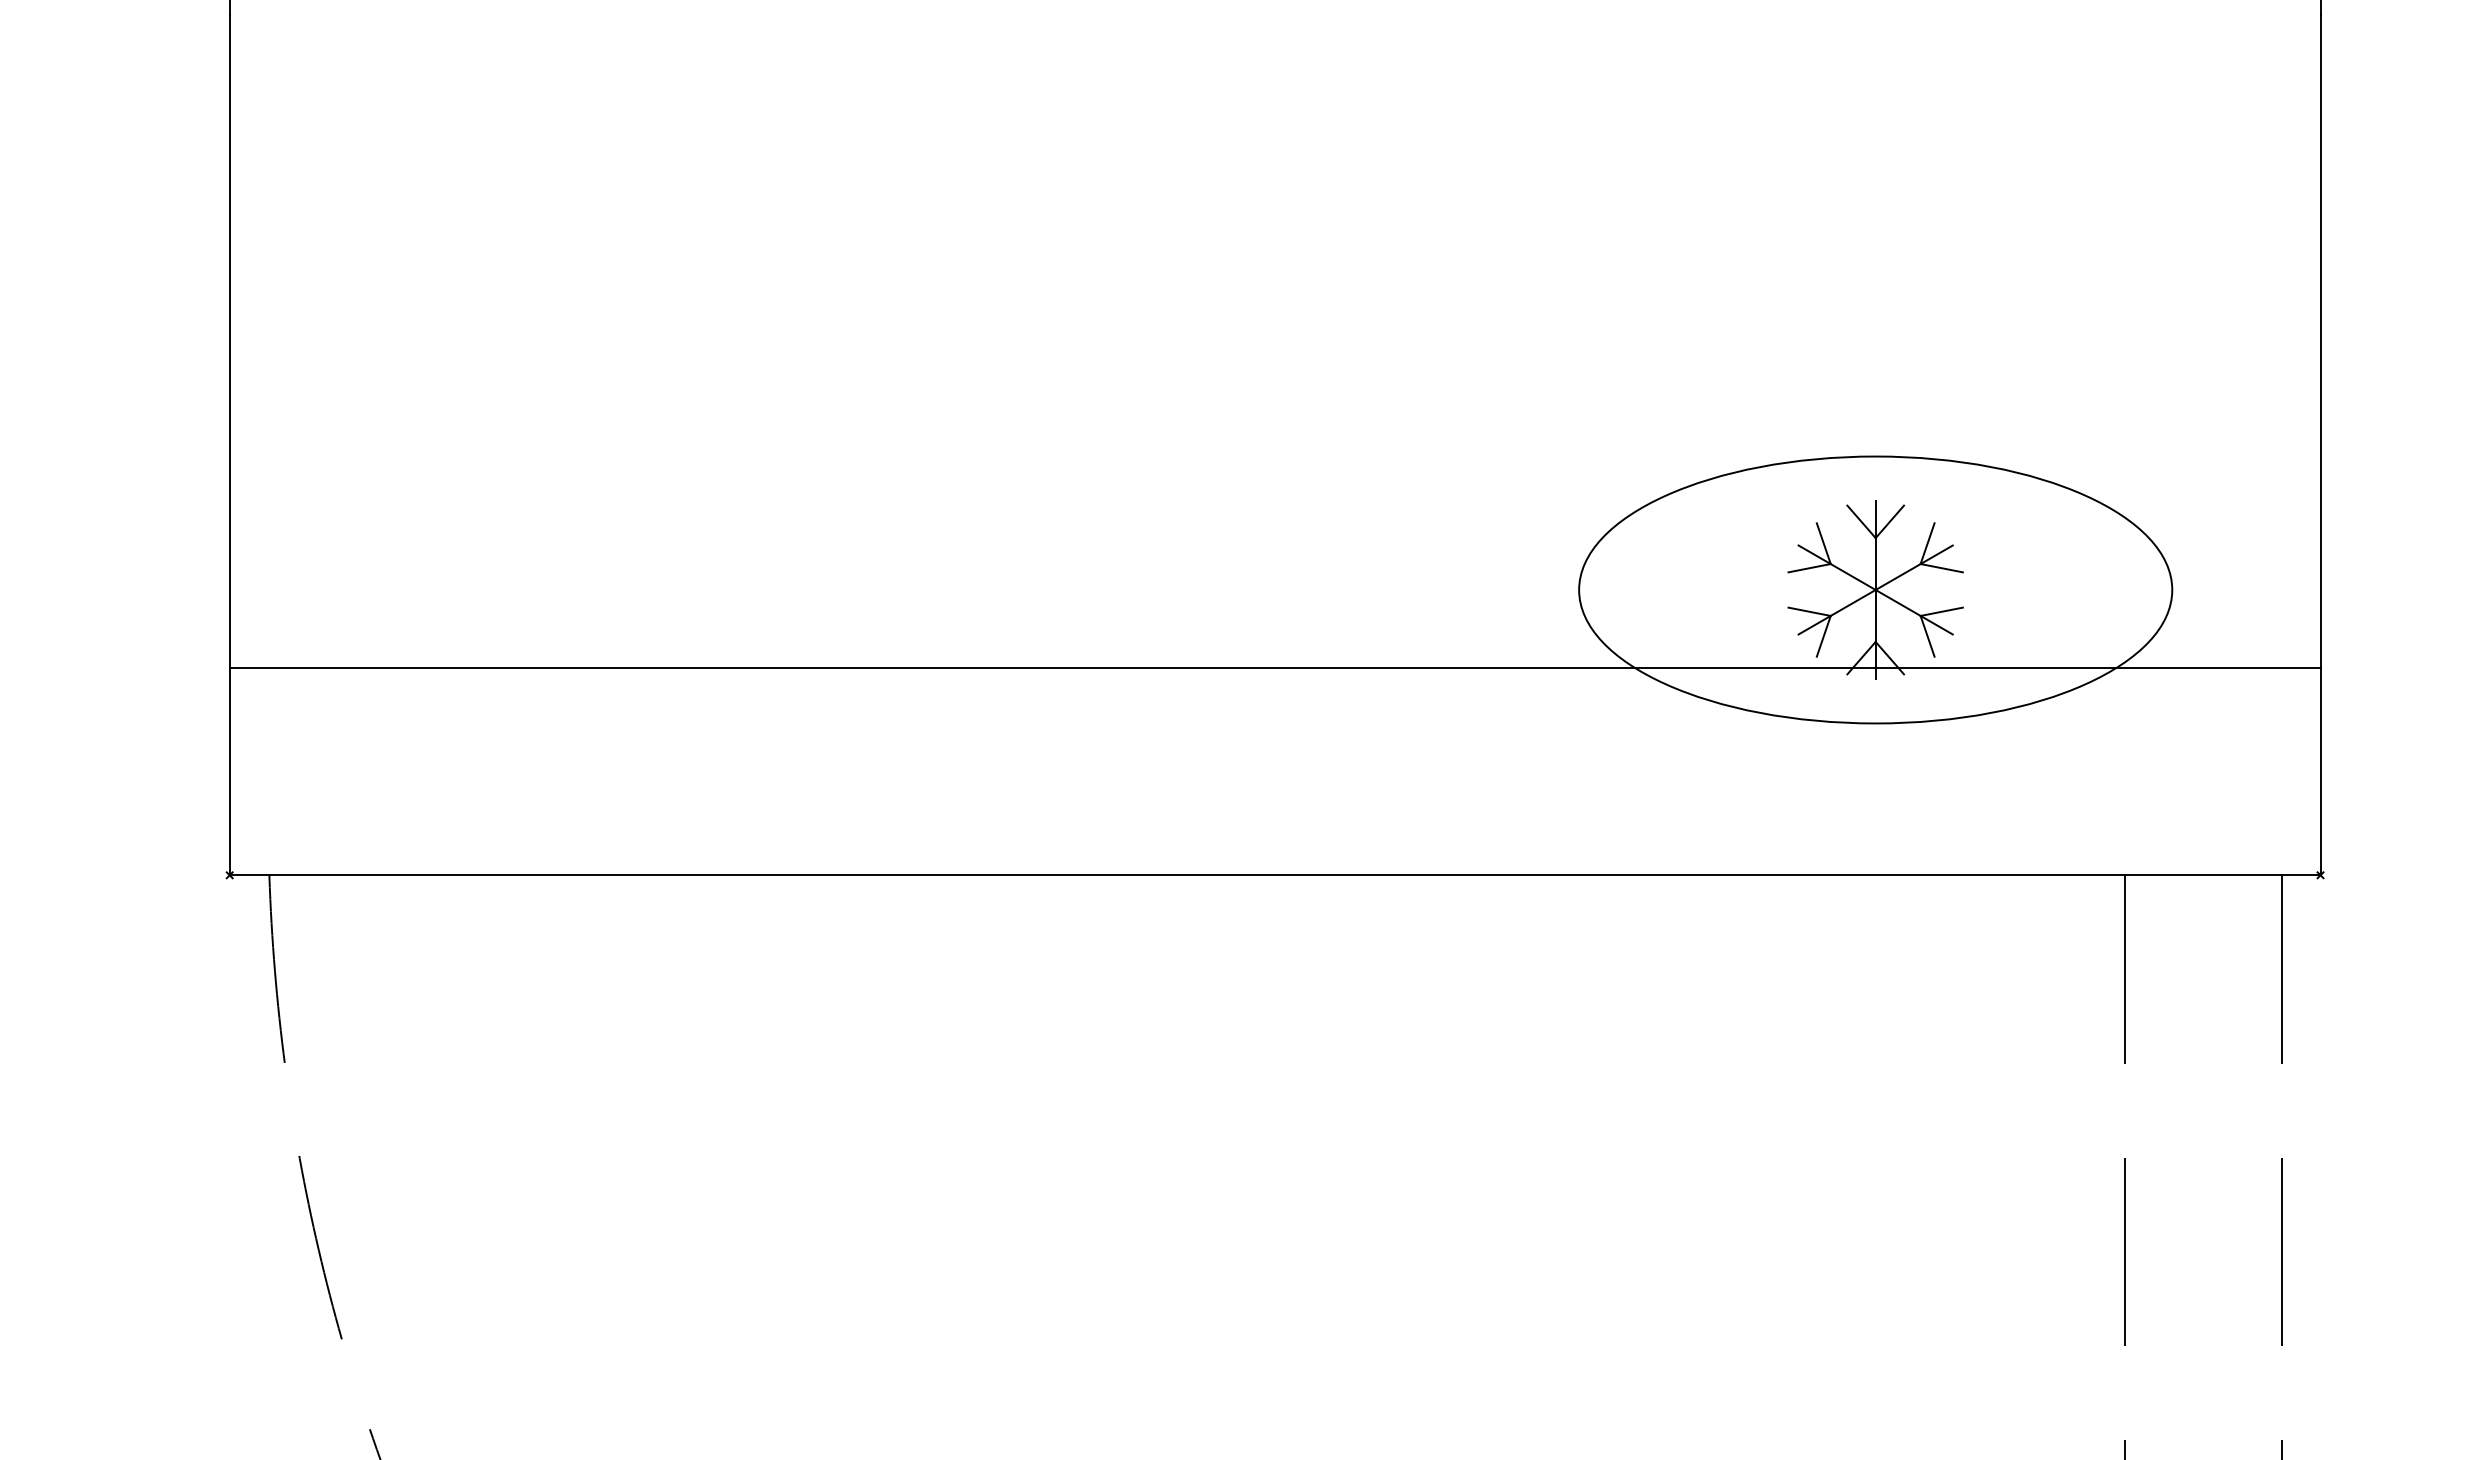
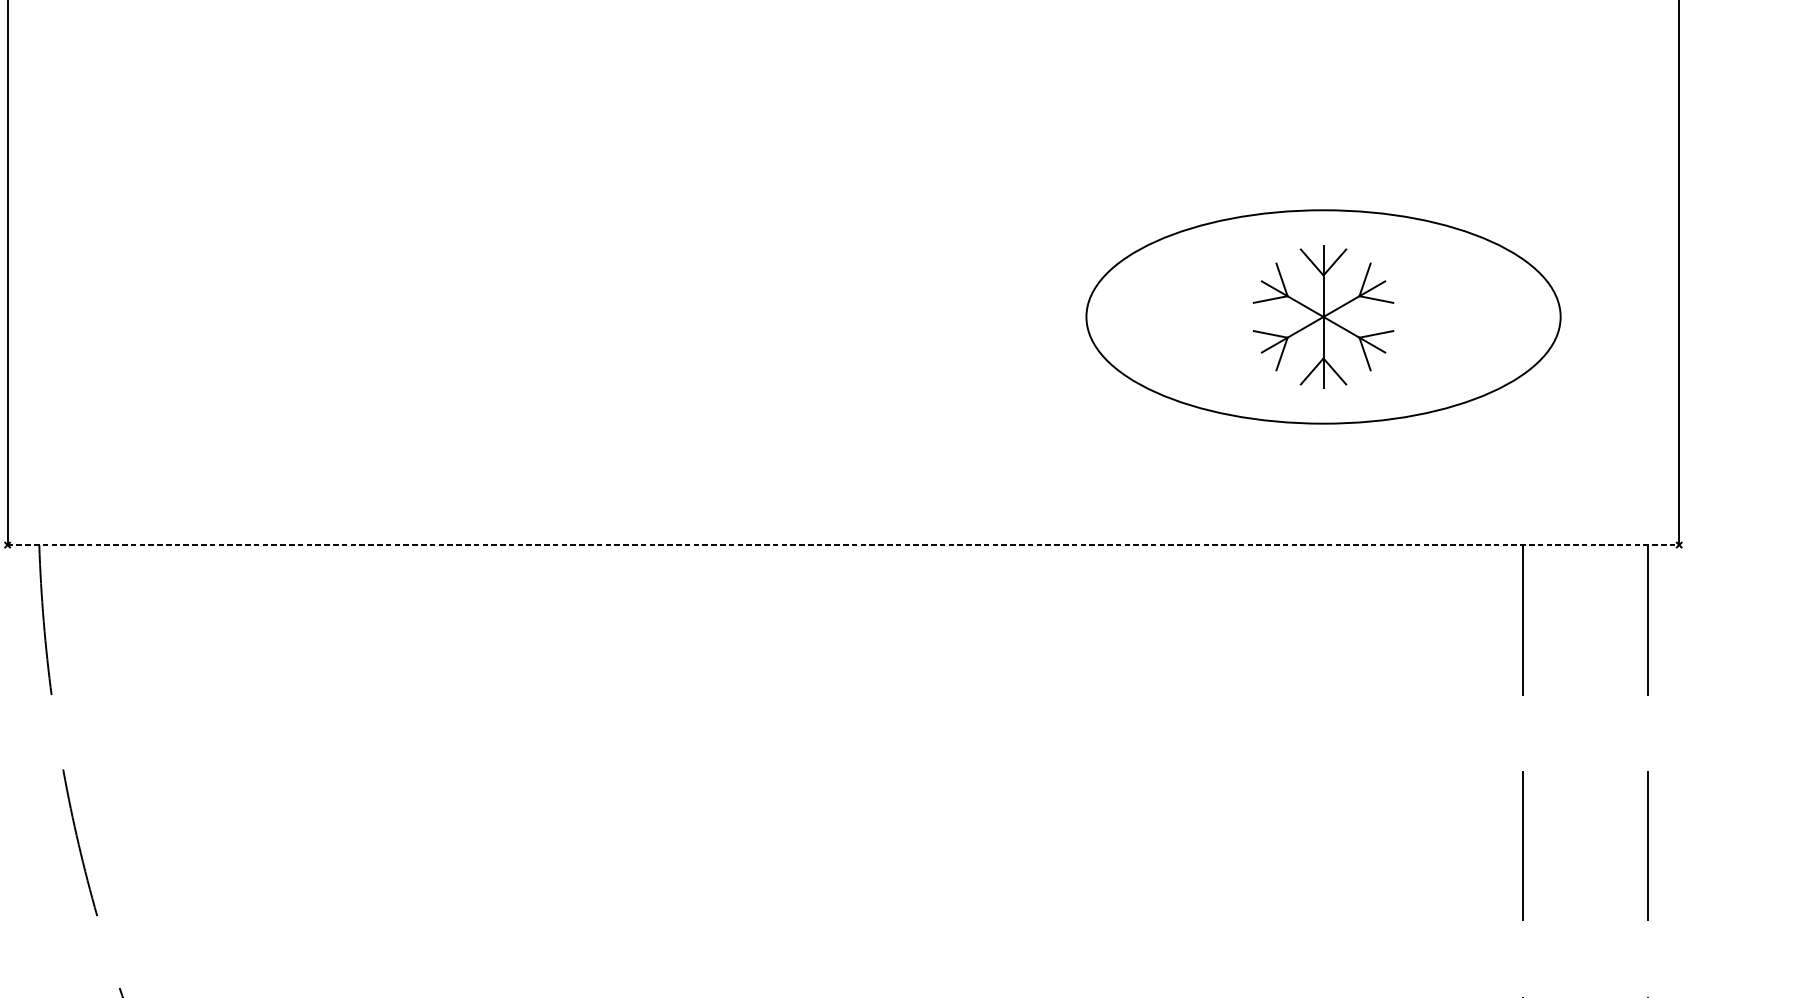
line: (1274, 667) -> (842, 378), removed
line: (1275, 875) -> (843, 545), solid -> dashed

